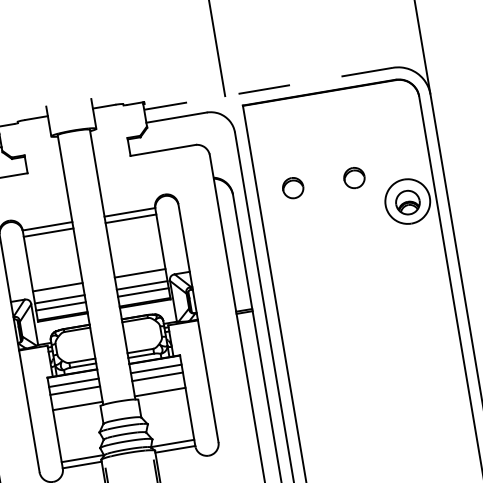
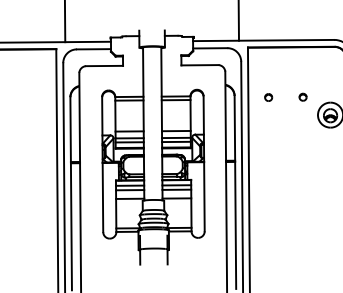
line: (268, 88) -> (263, 40), dashed -> solid
part: (353, 176) -> (302, 96), size x0.62
part: (293, 187) -> (268, 97), size x0.62

